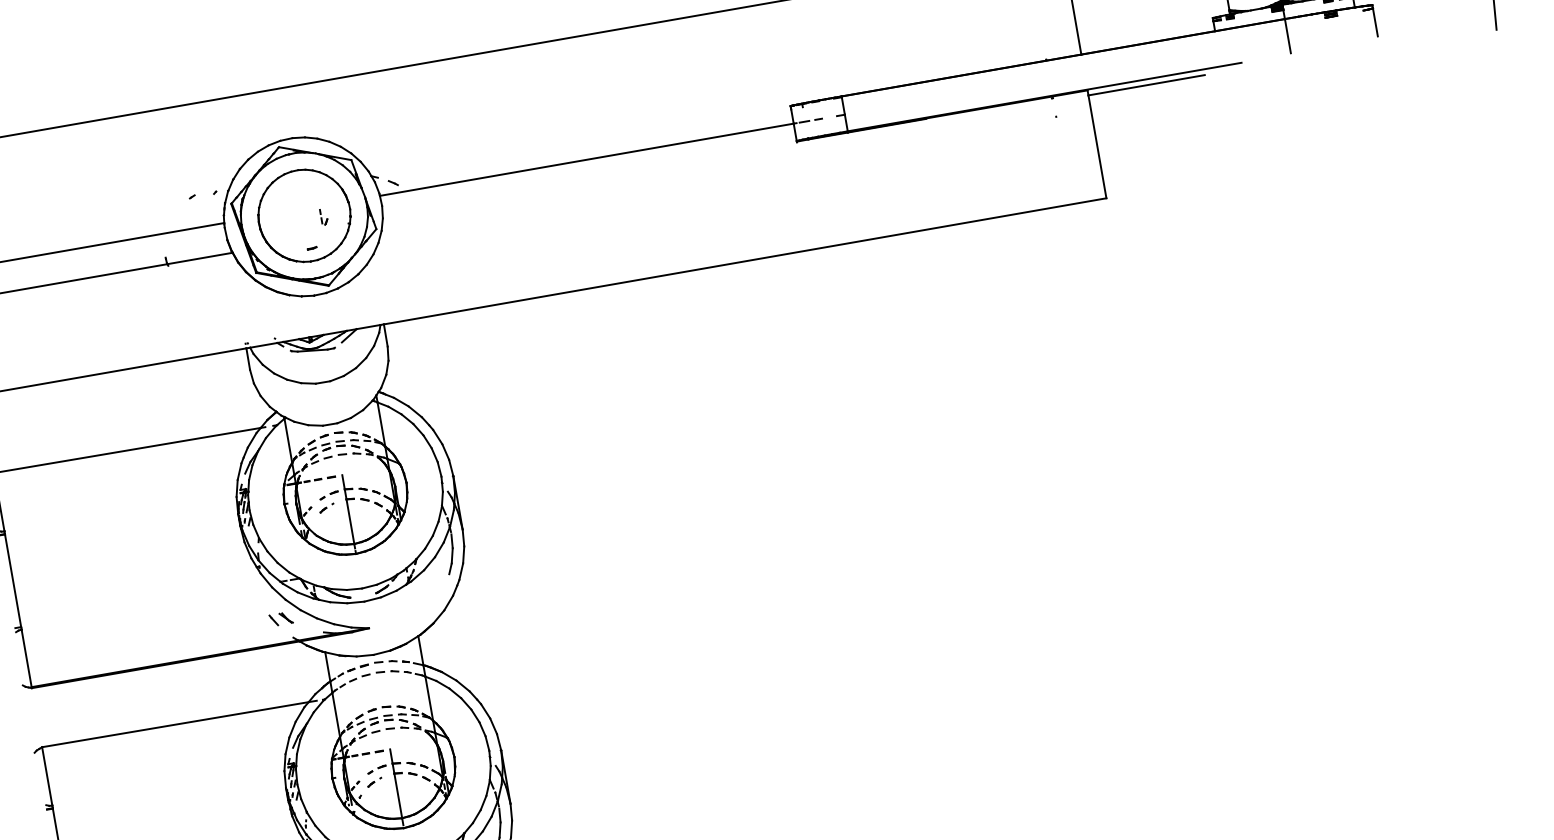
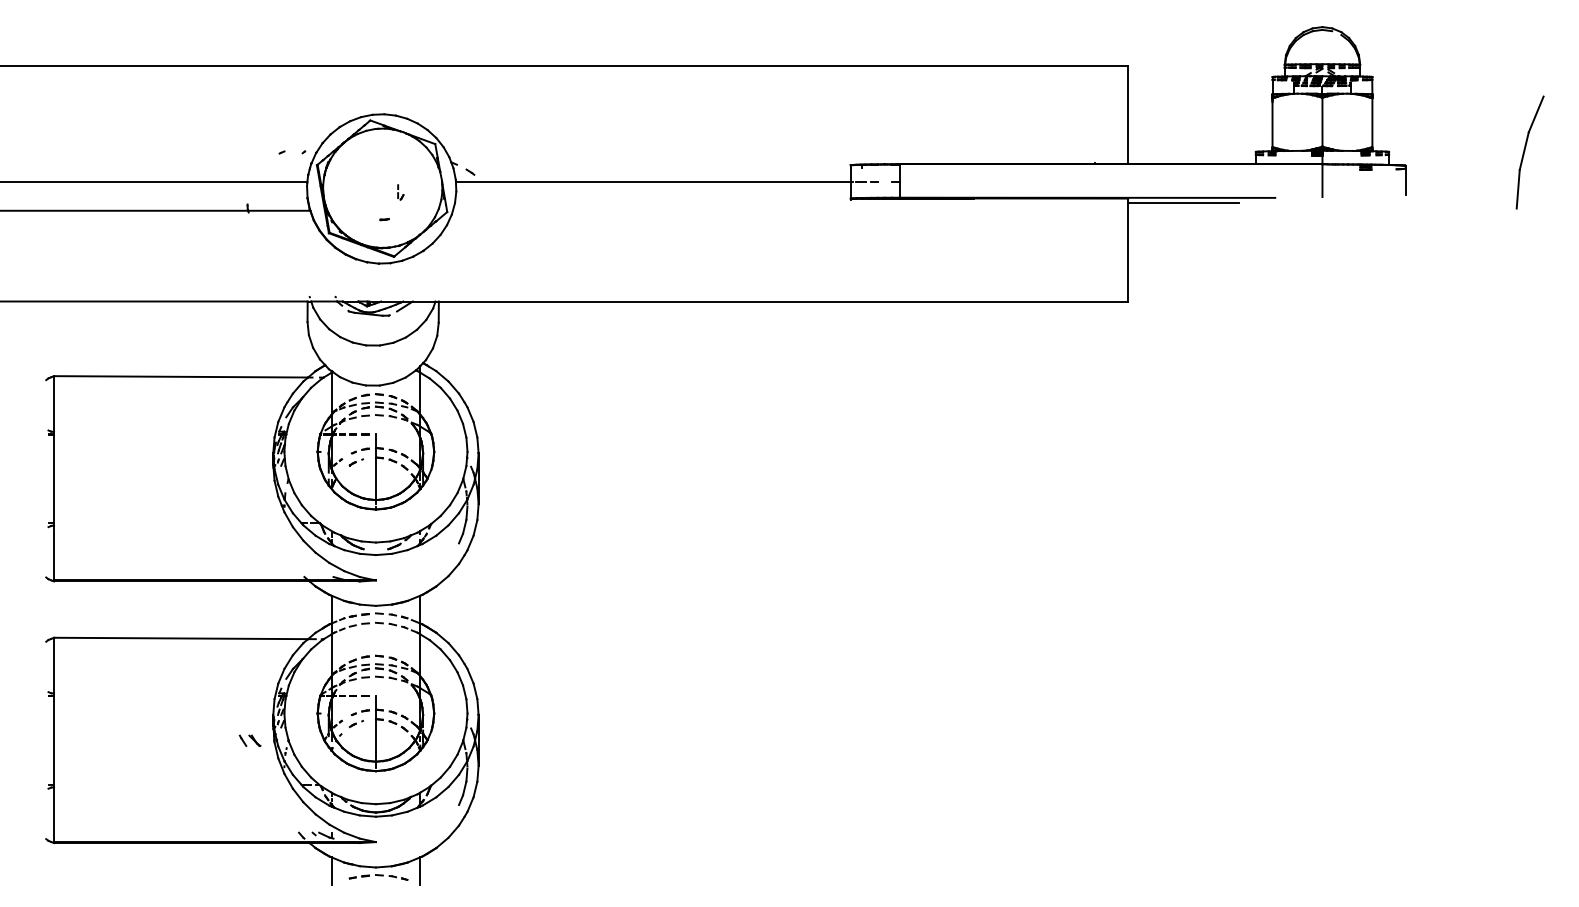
part: (304, 215) -> (382, 187), removed
part: (280, 618) -> (249, 740), moved

